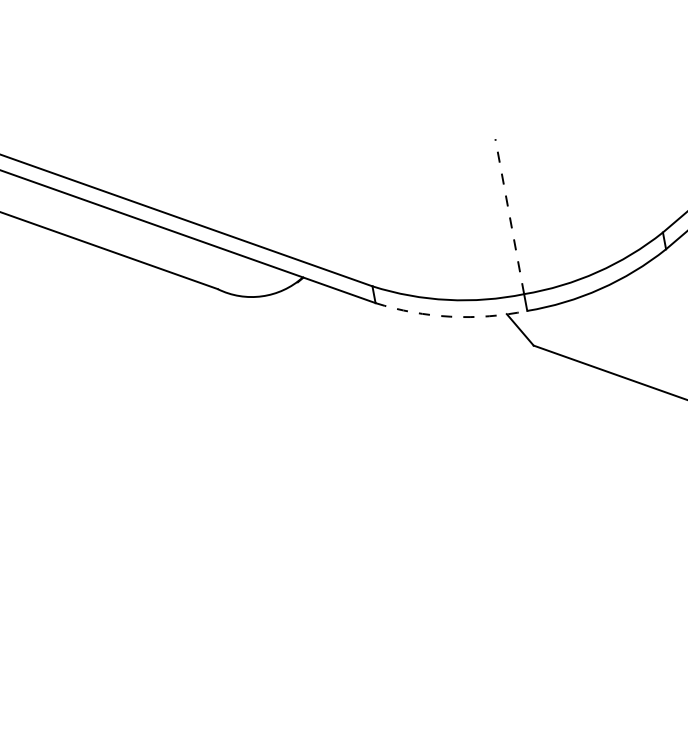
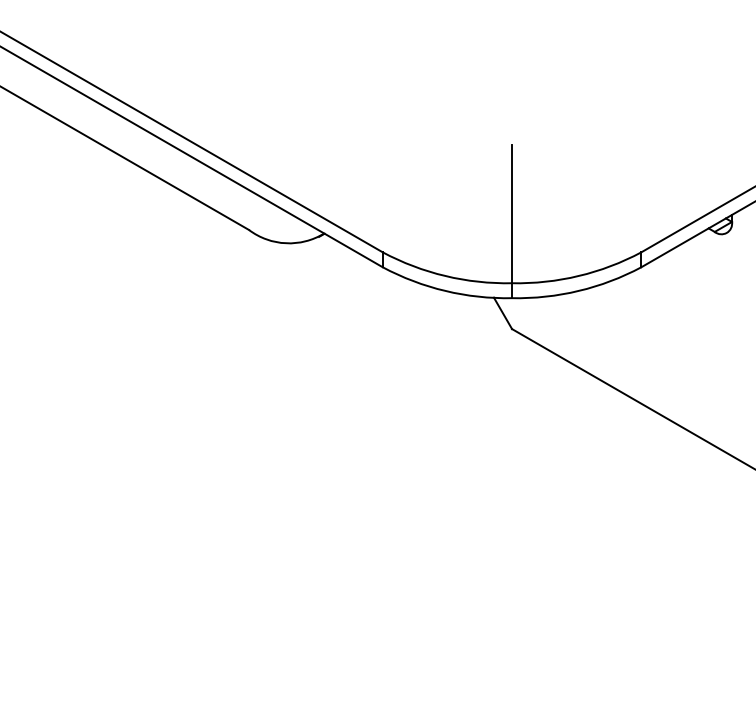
line: (510, 215) -> (512, 213), dashed -> solid
arc: (450, 316) -> (445, 290), dashed -> solid

